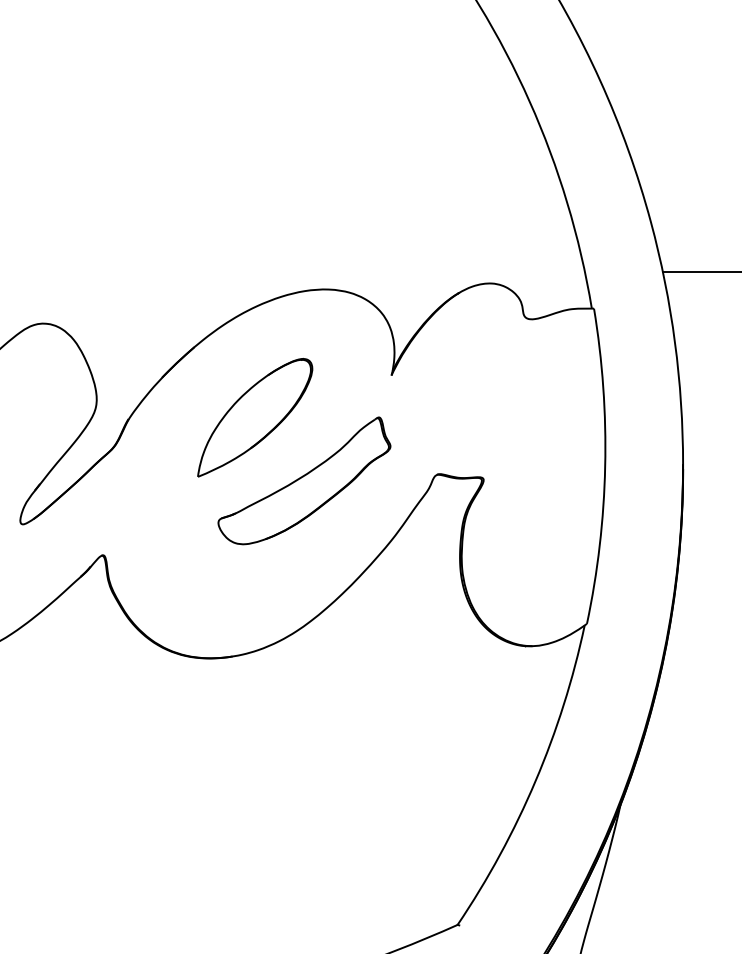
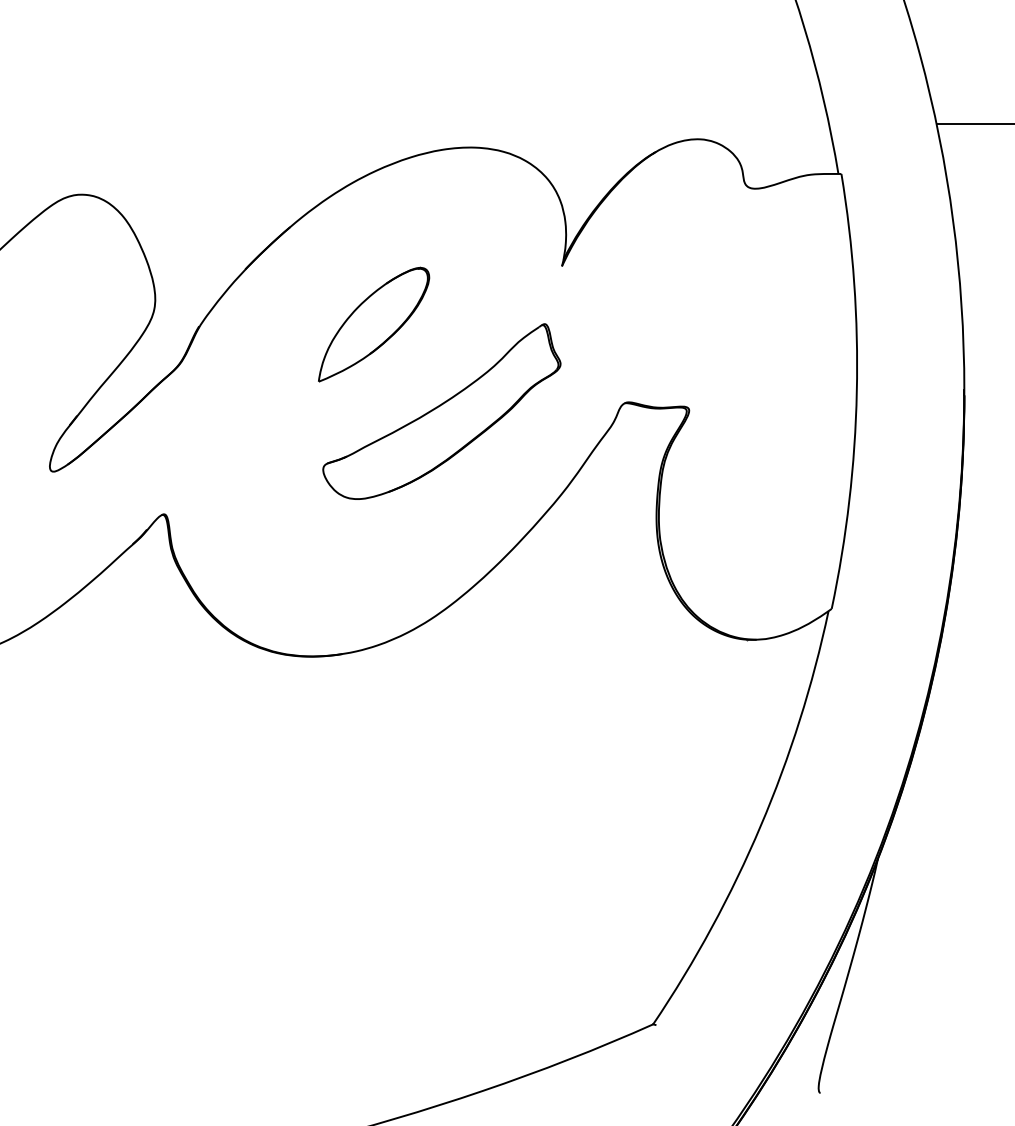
part: (255, 417) -> (374, 324), size x0.7

